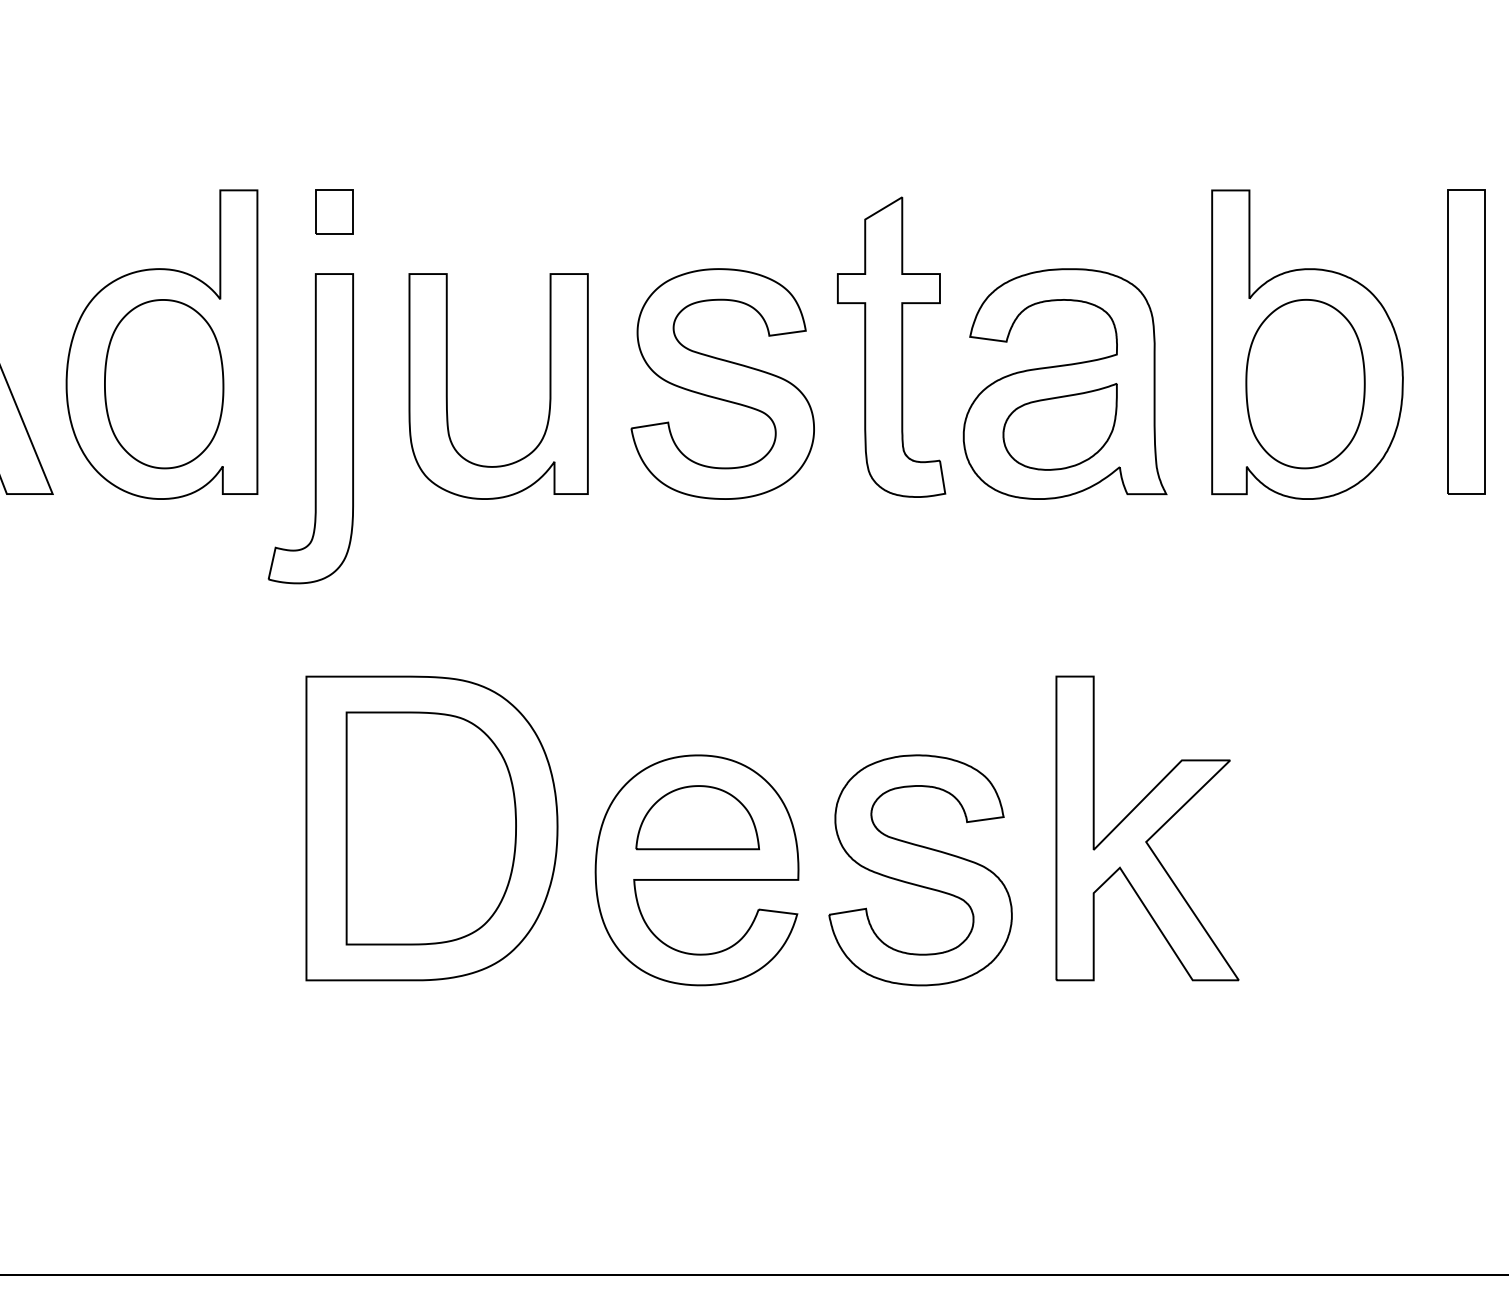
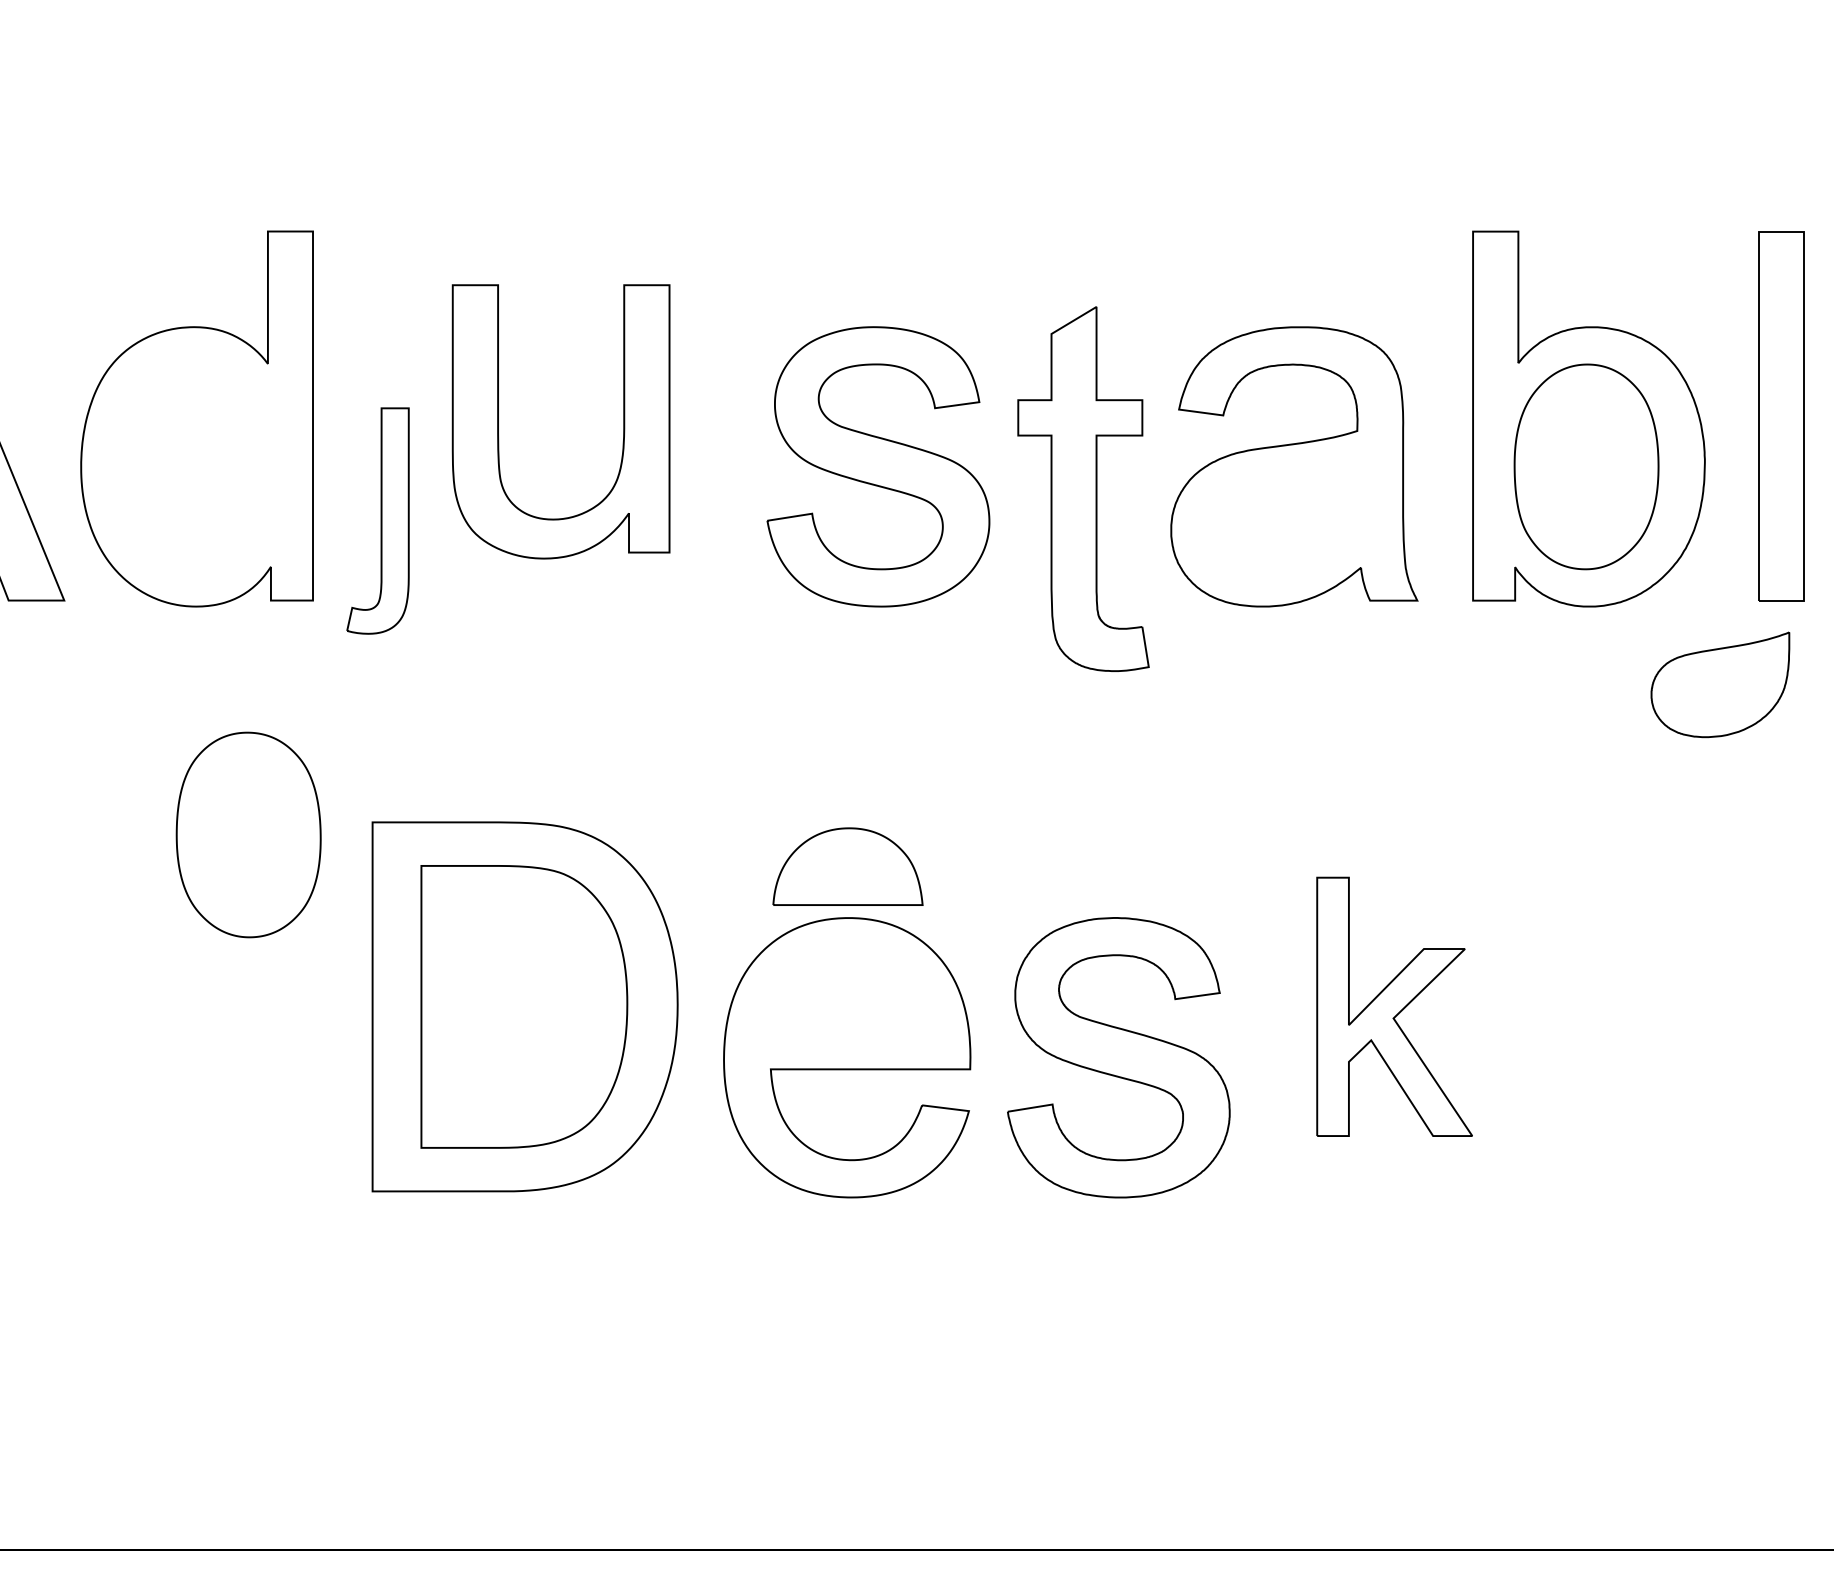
part: (334, 211) -> (406, 257), removed
part: (891, 346) -> (1083, 488), moved
part: (163, 383) -> (248, 834), moved
part: (447, 386) -> (498, 421), moved
part: (1060, 426) -> (1720, 684), moved
part: (310, 428) -> (377, 520), size x0.6
part: (697, 817) -> (847, 866), moved
part: (1147, 828) -> (1394, 1006), size x0.7

